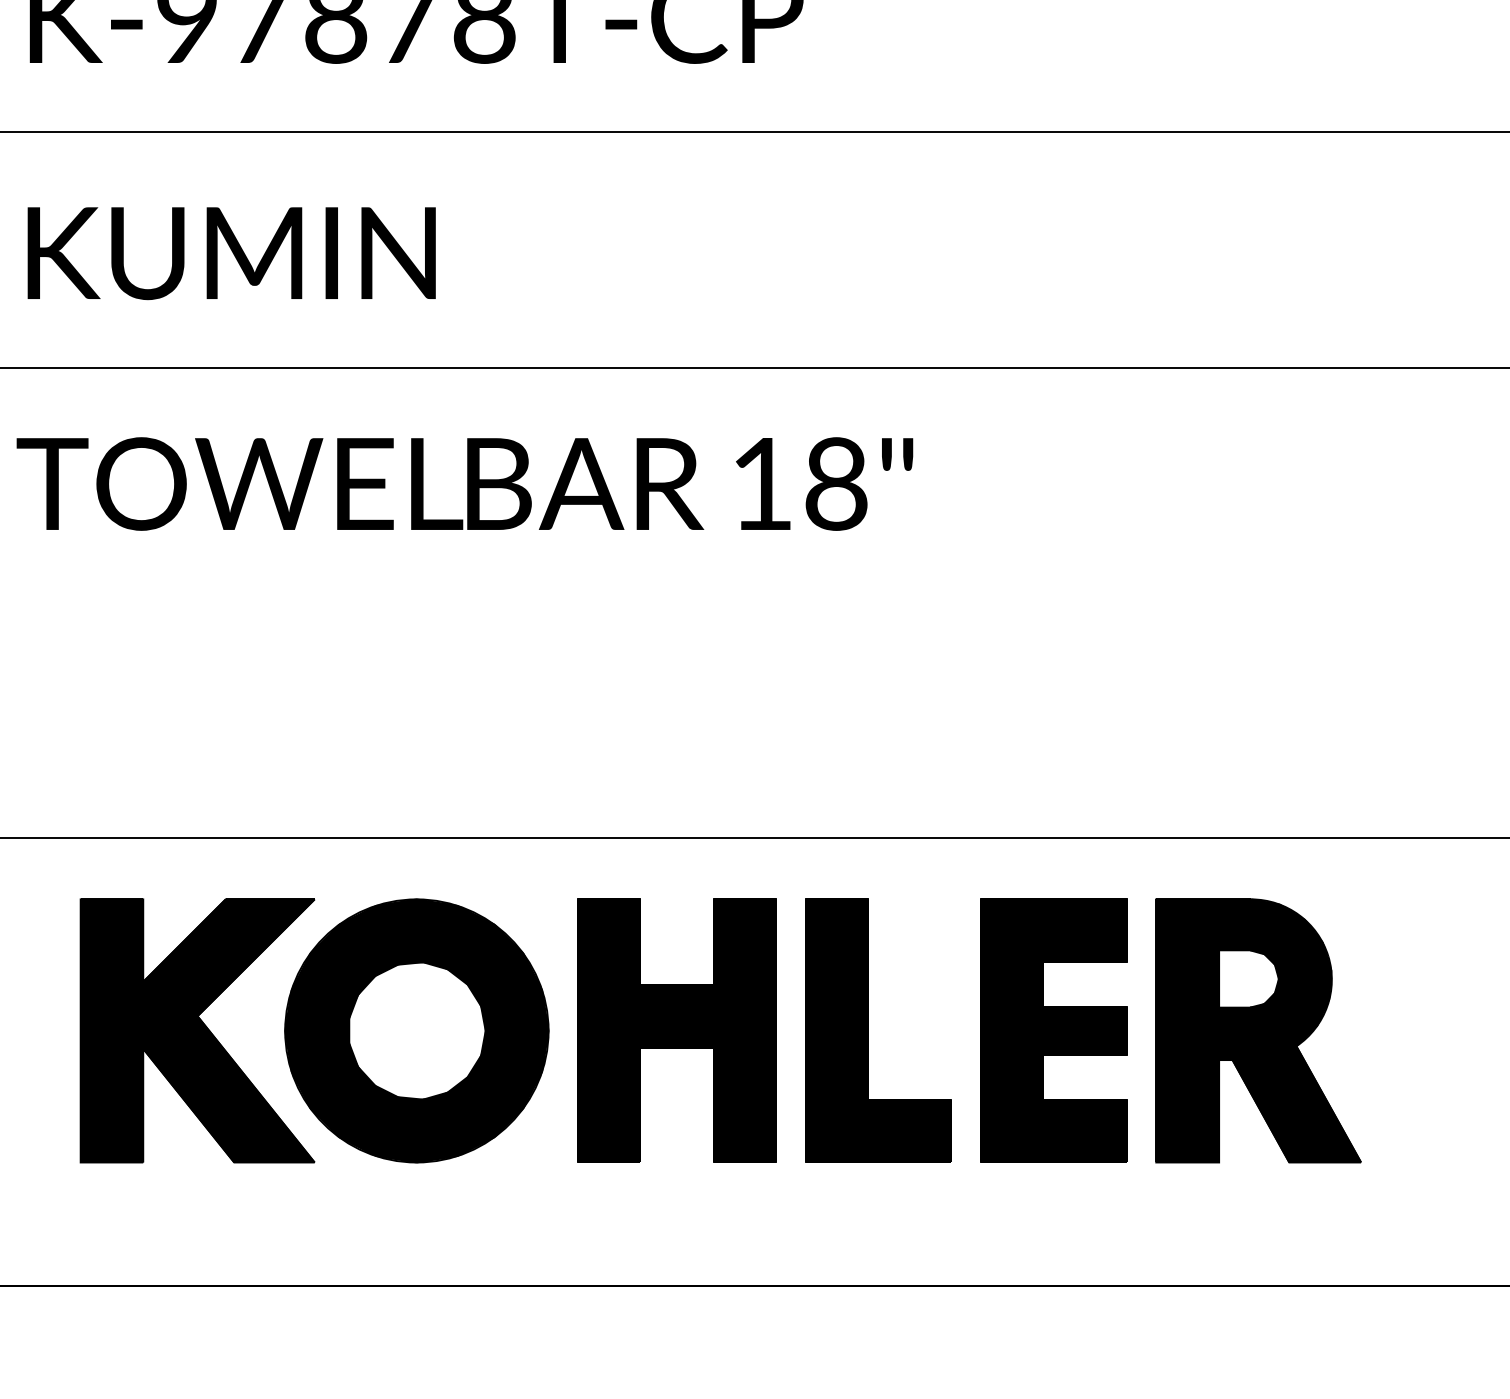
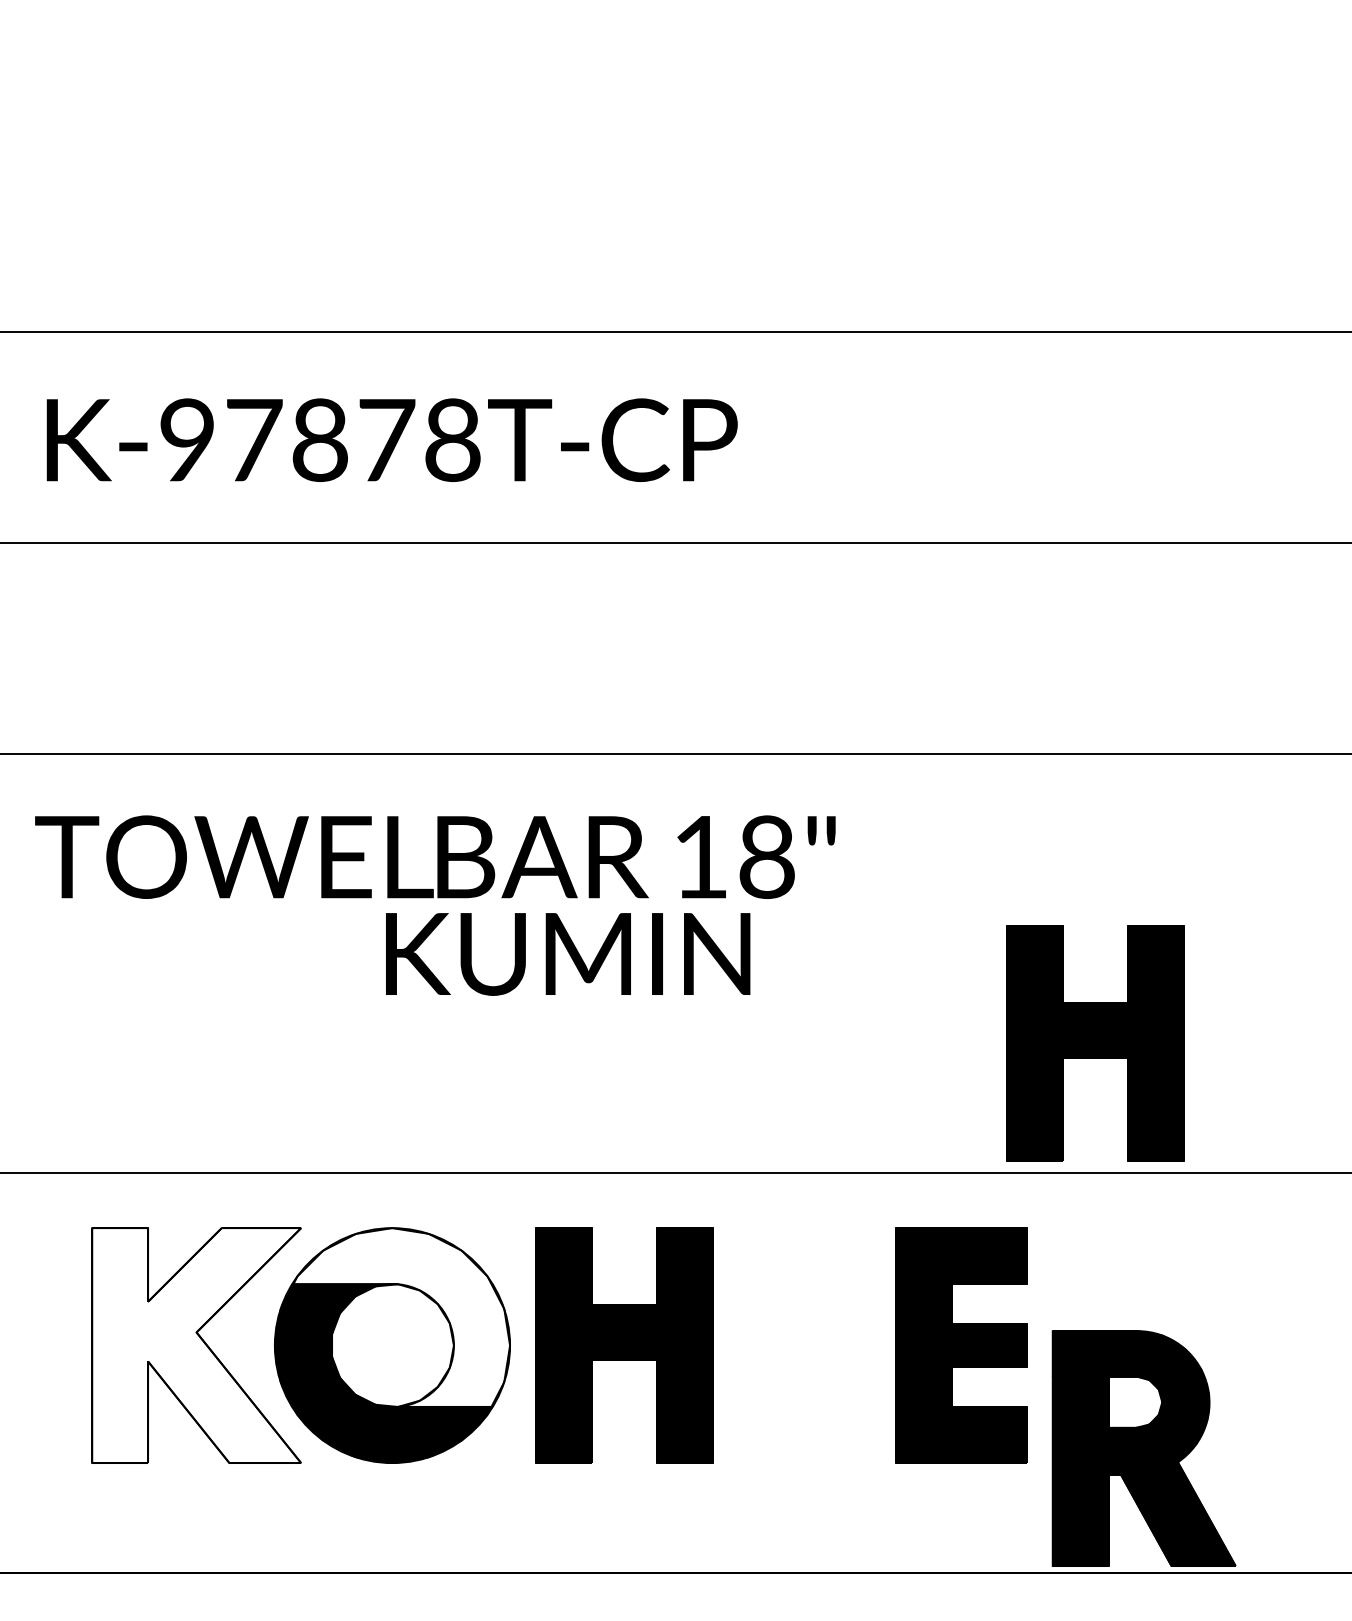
text: (232, 253) -> (568, 954), moved
part: (1204, 692) -> (1095, 1043), added
fill: (426, 999) -> (401, 1317), removed
fill: (197, 1030) -> (196, 1345), removed
part: (868, 1030) -> (795, 1345), removed
part: (1257, 1030) -> (1143, 1448), moved

